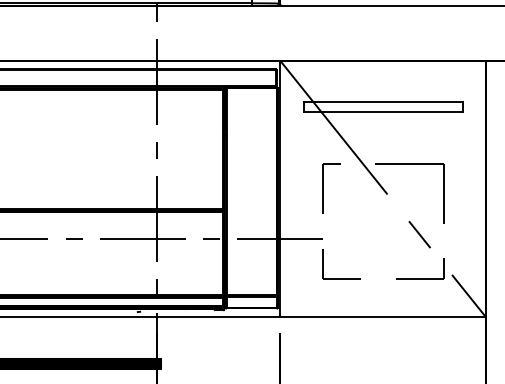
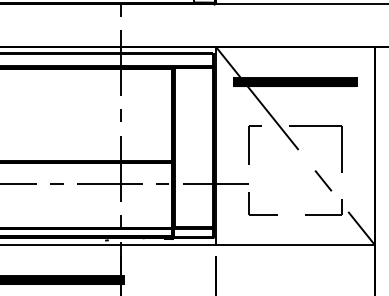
hatch: (382, 107) -> (294, 82), added

